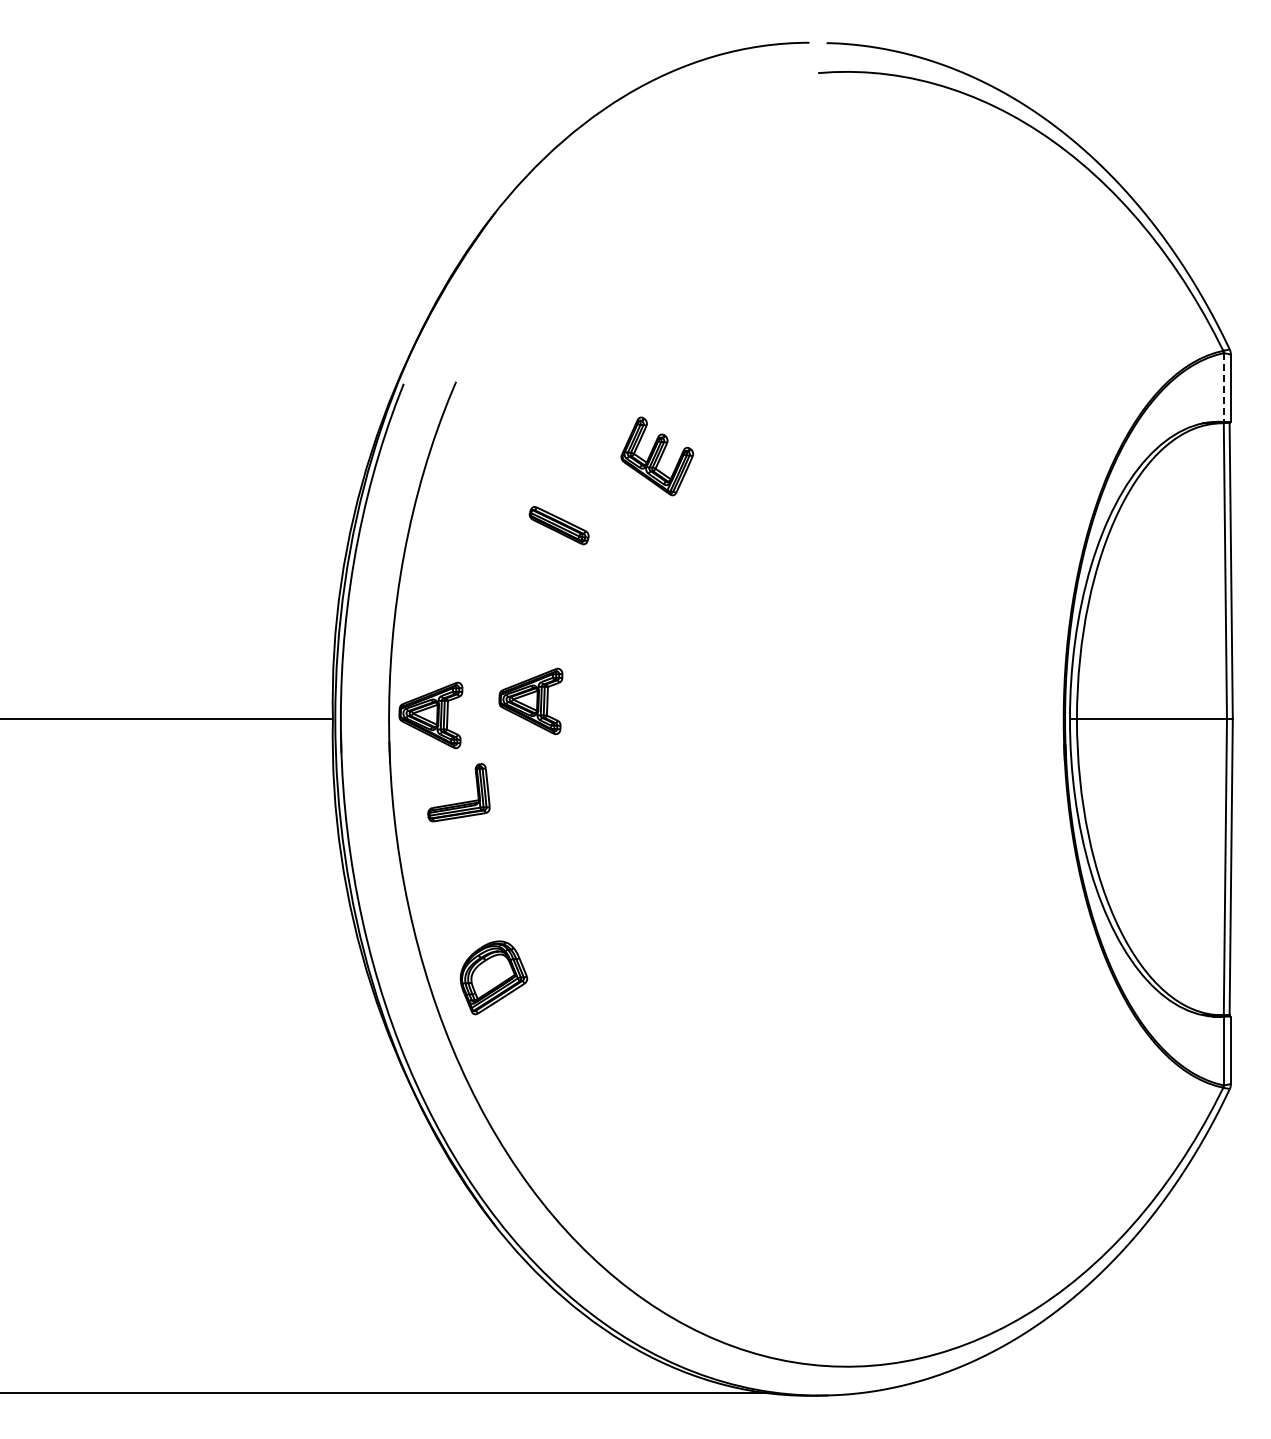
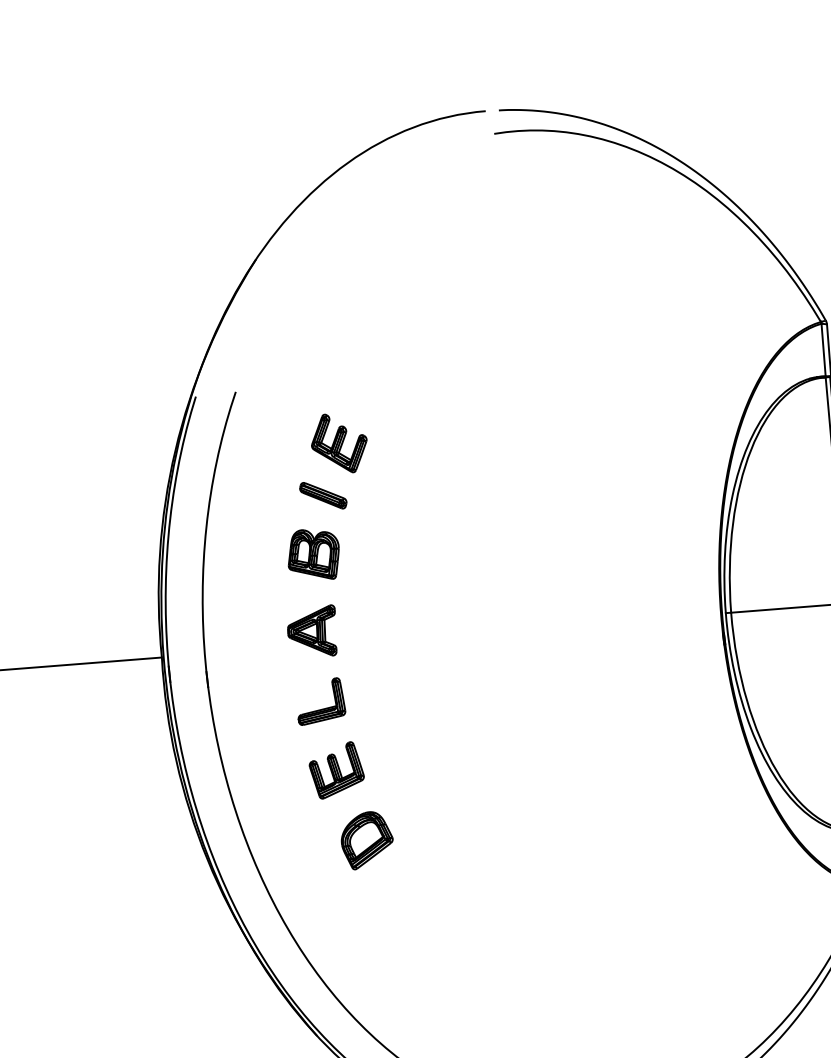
line: (1223, 388) -> (823, 350), dashed -> solid
part: (657, 456) -> (339, 443), moved
part: (540, 601) -> (313, 554), added
part: (430, 715) -> (236, 648), removed
part: (458, 802) -> (321, 709), moved
part: (548, 883) -> (336, 770), added
part: (493, 977) -> (366, 840), moved

